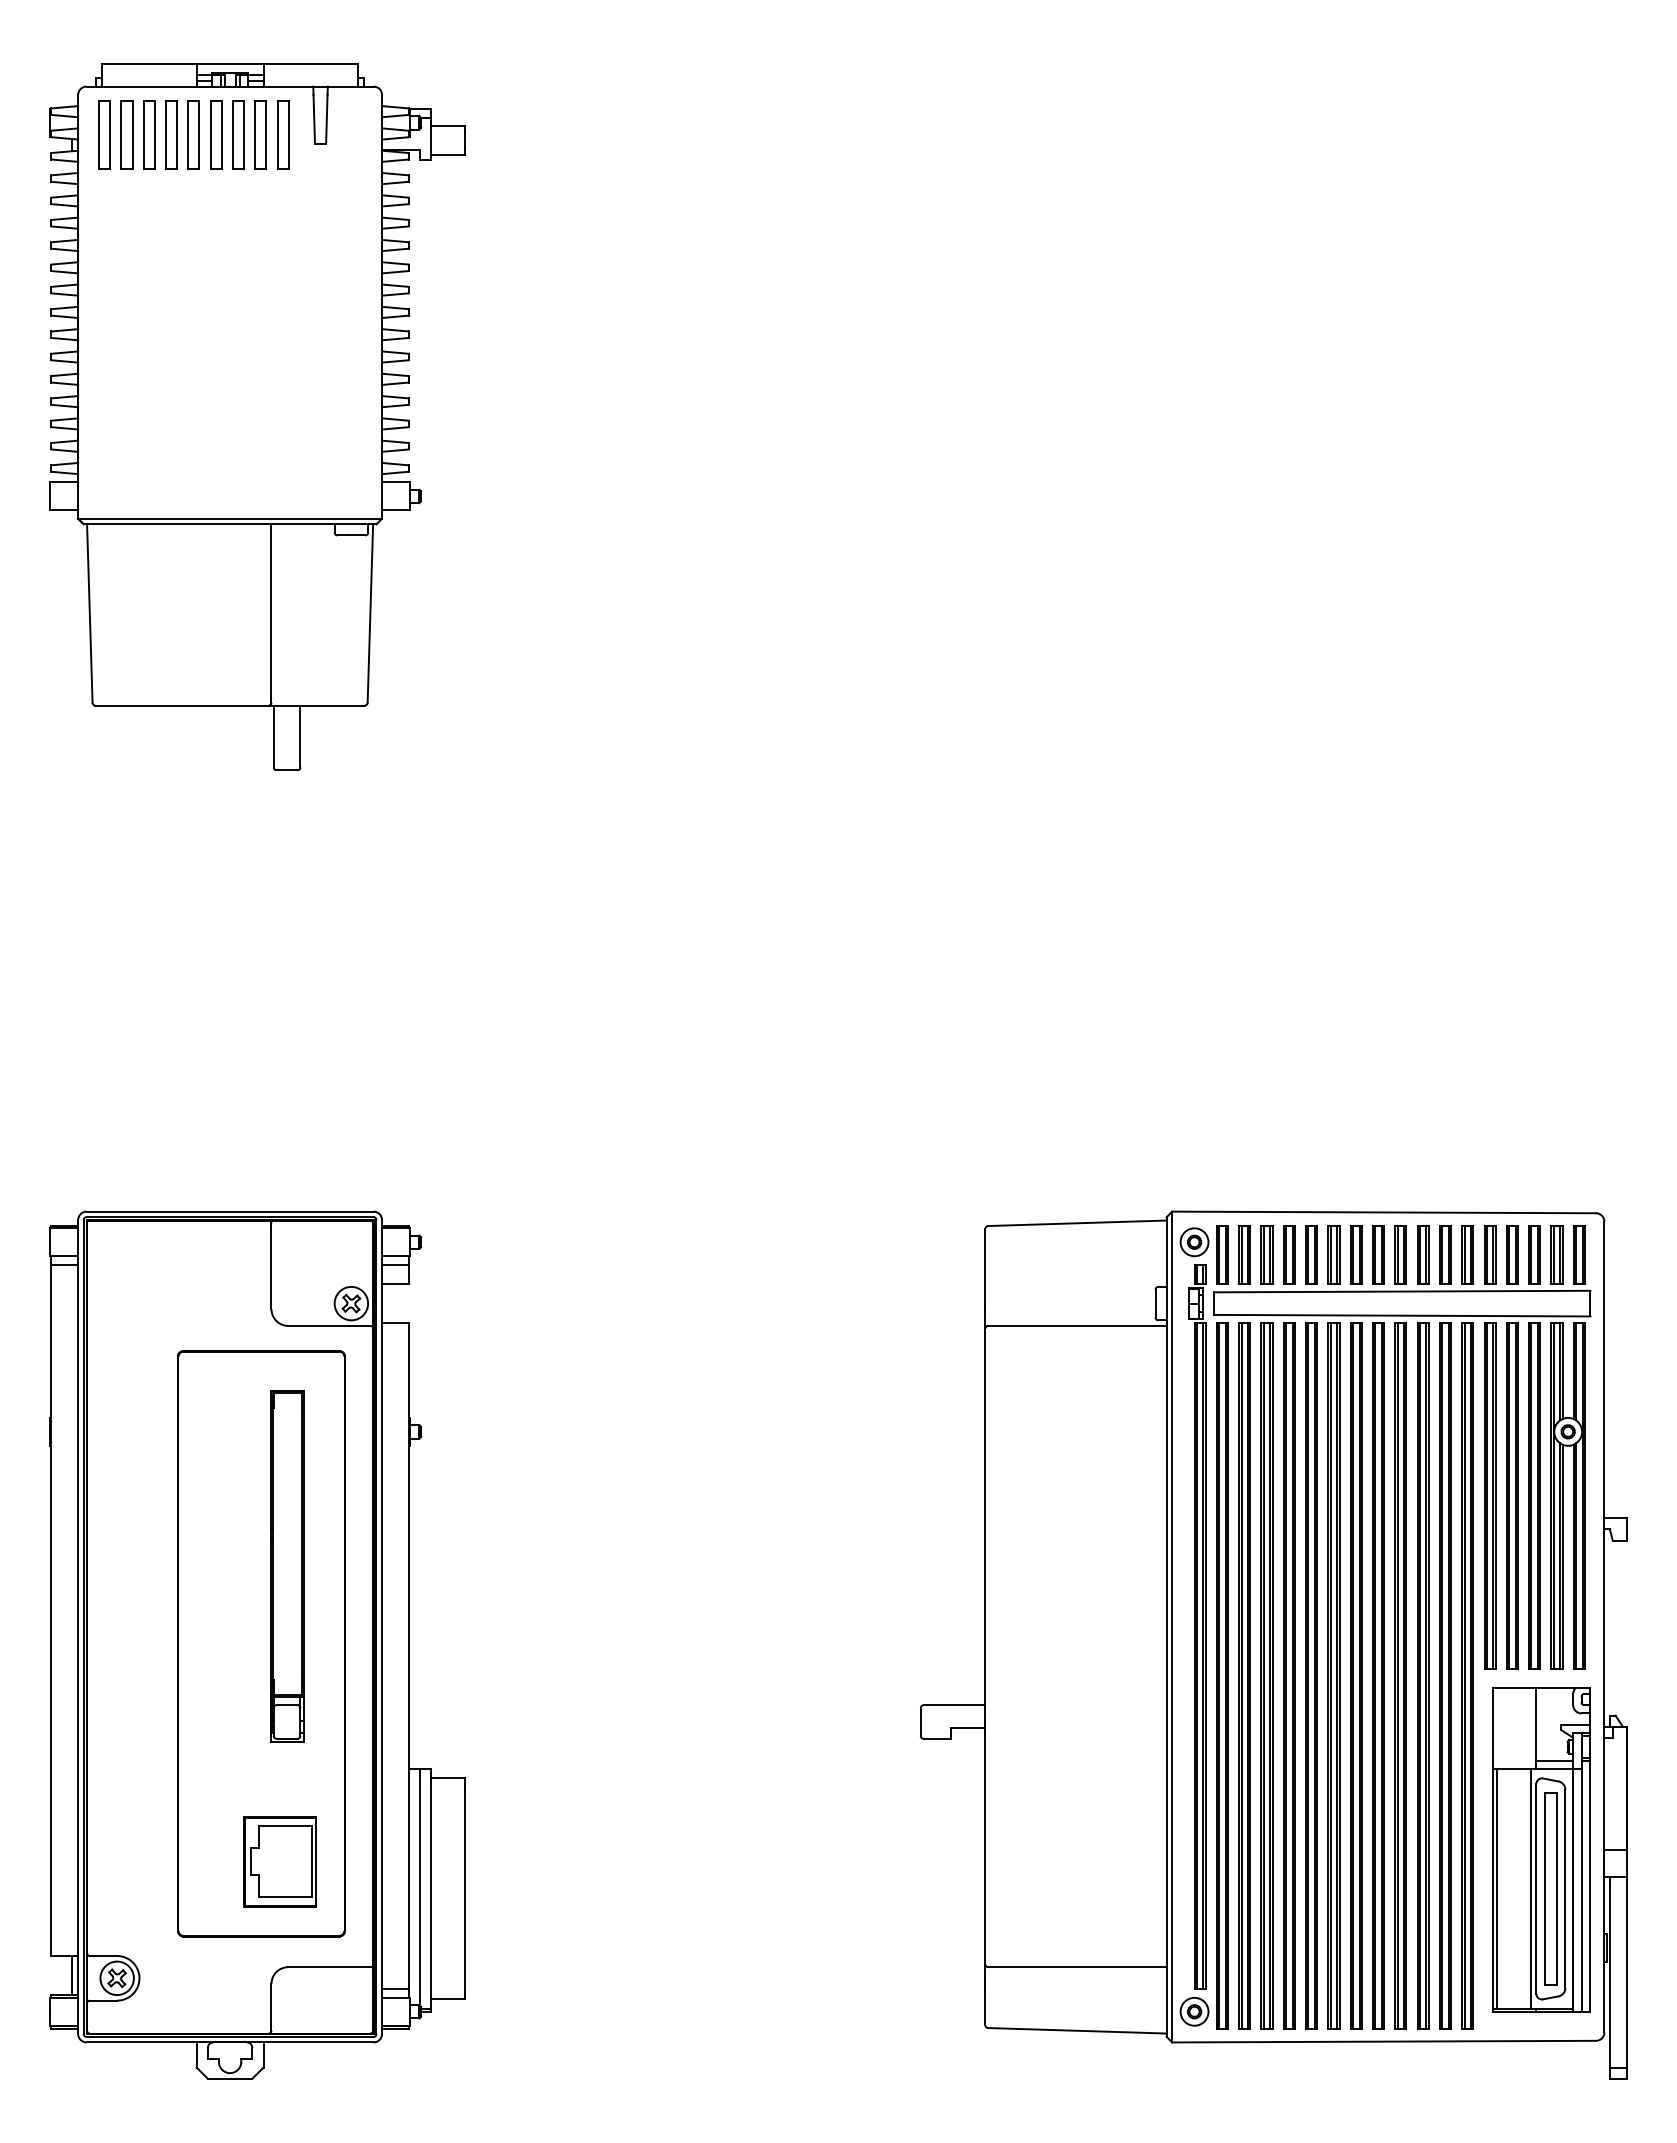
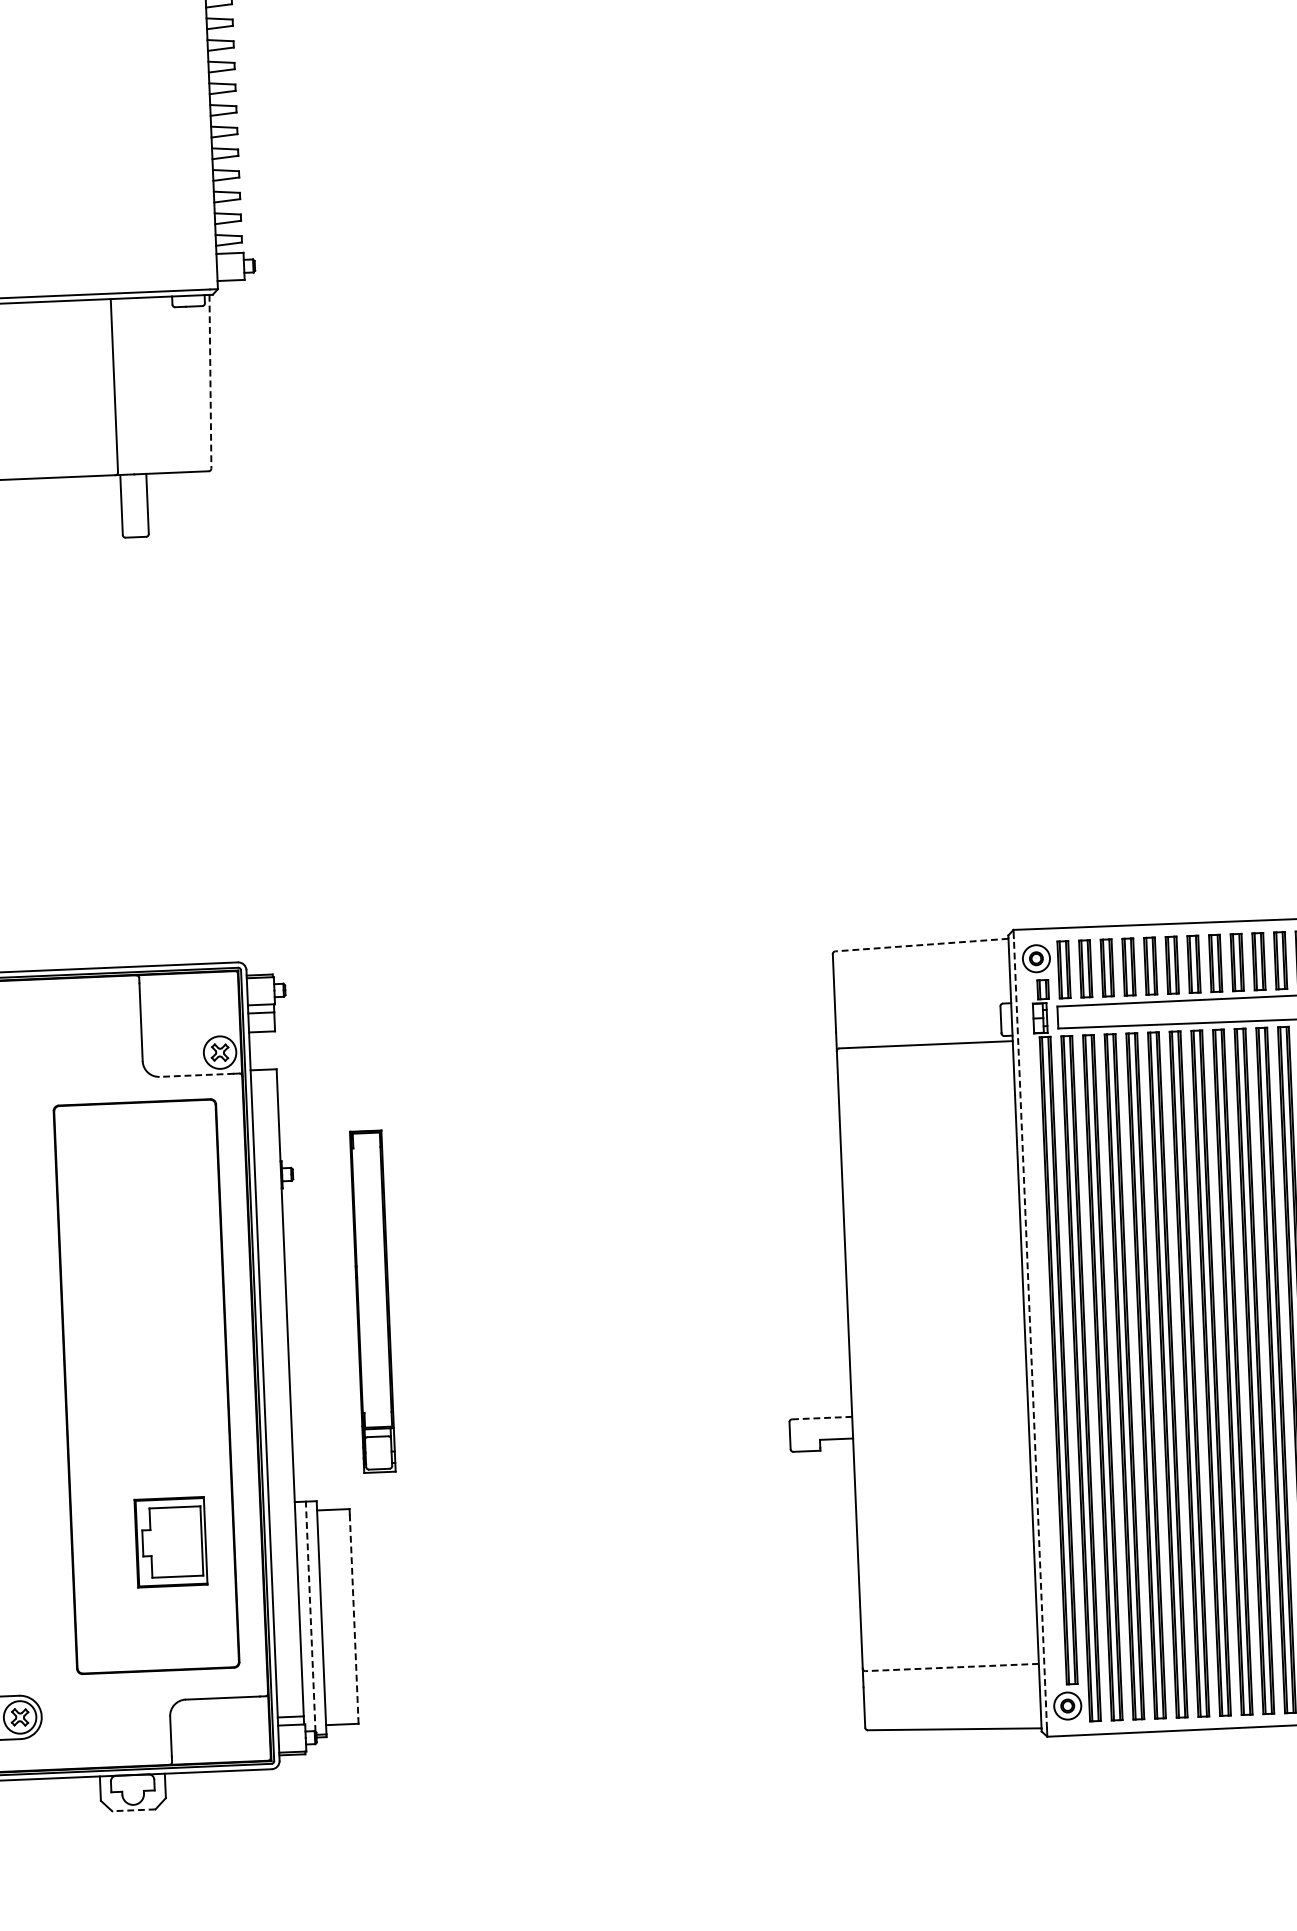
line: (370, 614) -> (210, 382), solid -> dashed
line: (1076, 1223) -> (921, 945), solid -> dashed
line: (326, 1325) -> (196, 1074), solid -> dashed
part: (287, 1566) -> (372, 1301), moved
line: (1172, 1626) -> (1030, 1332), solid -> dashed
line: (954, 1705) -> (822, 1418), solid -> dashed
part: (279, 1861) -> (170, 1541), moved
line: (420, 1887) -> (310, 1616), solid -> dashed
line: (464, 1888) -> (353, 1616), solid -> dashed
line: (1076, 1967) -> (951, 1667), solid -> dashed
line: (229, 2078) -> (133, 1810), solid -> dashed

